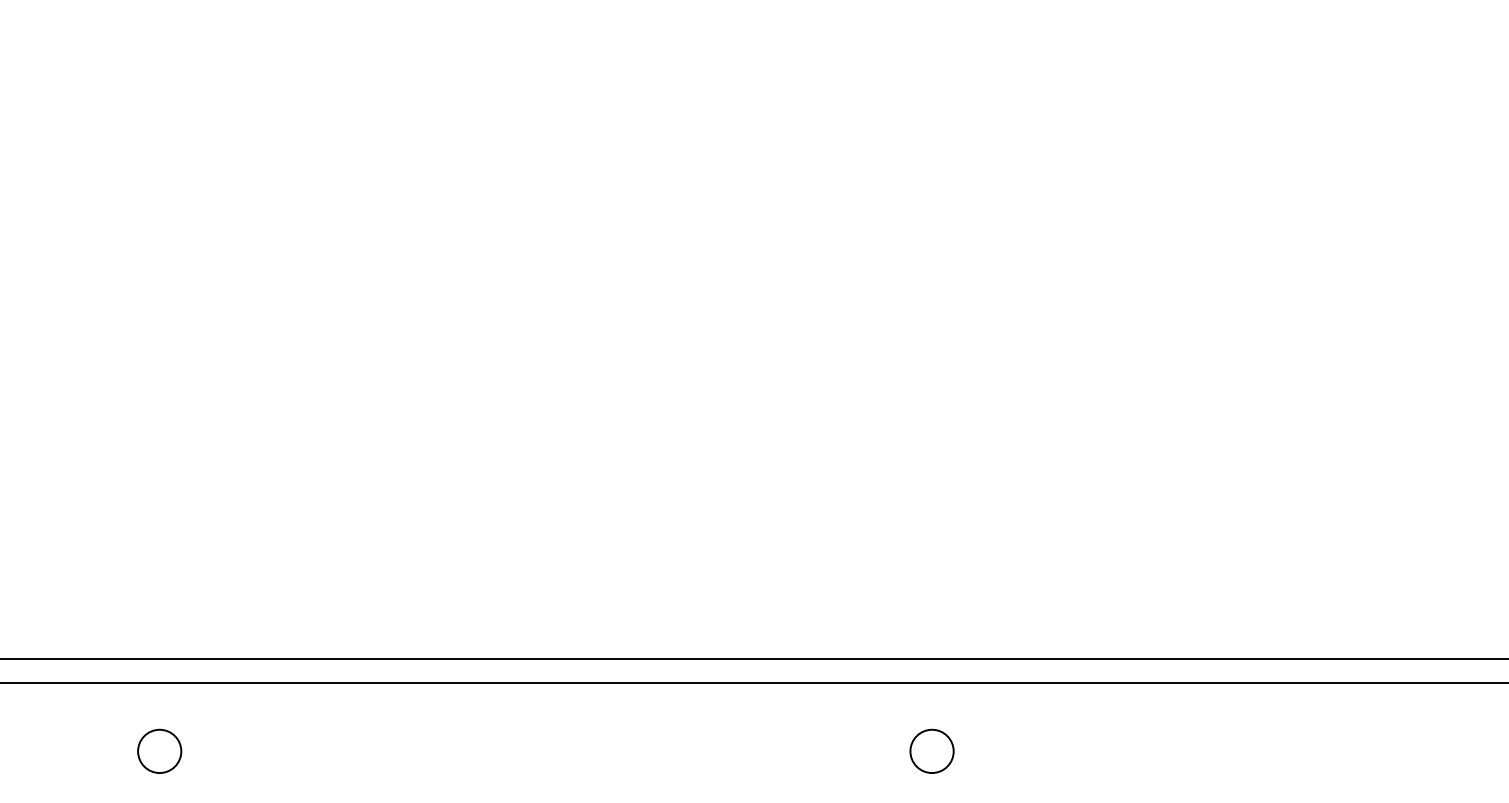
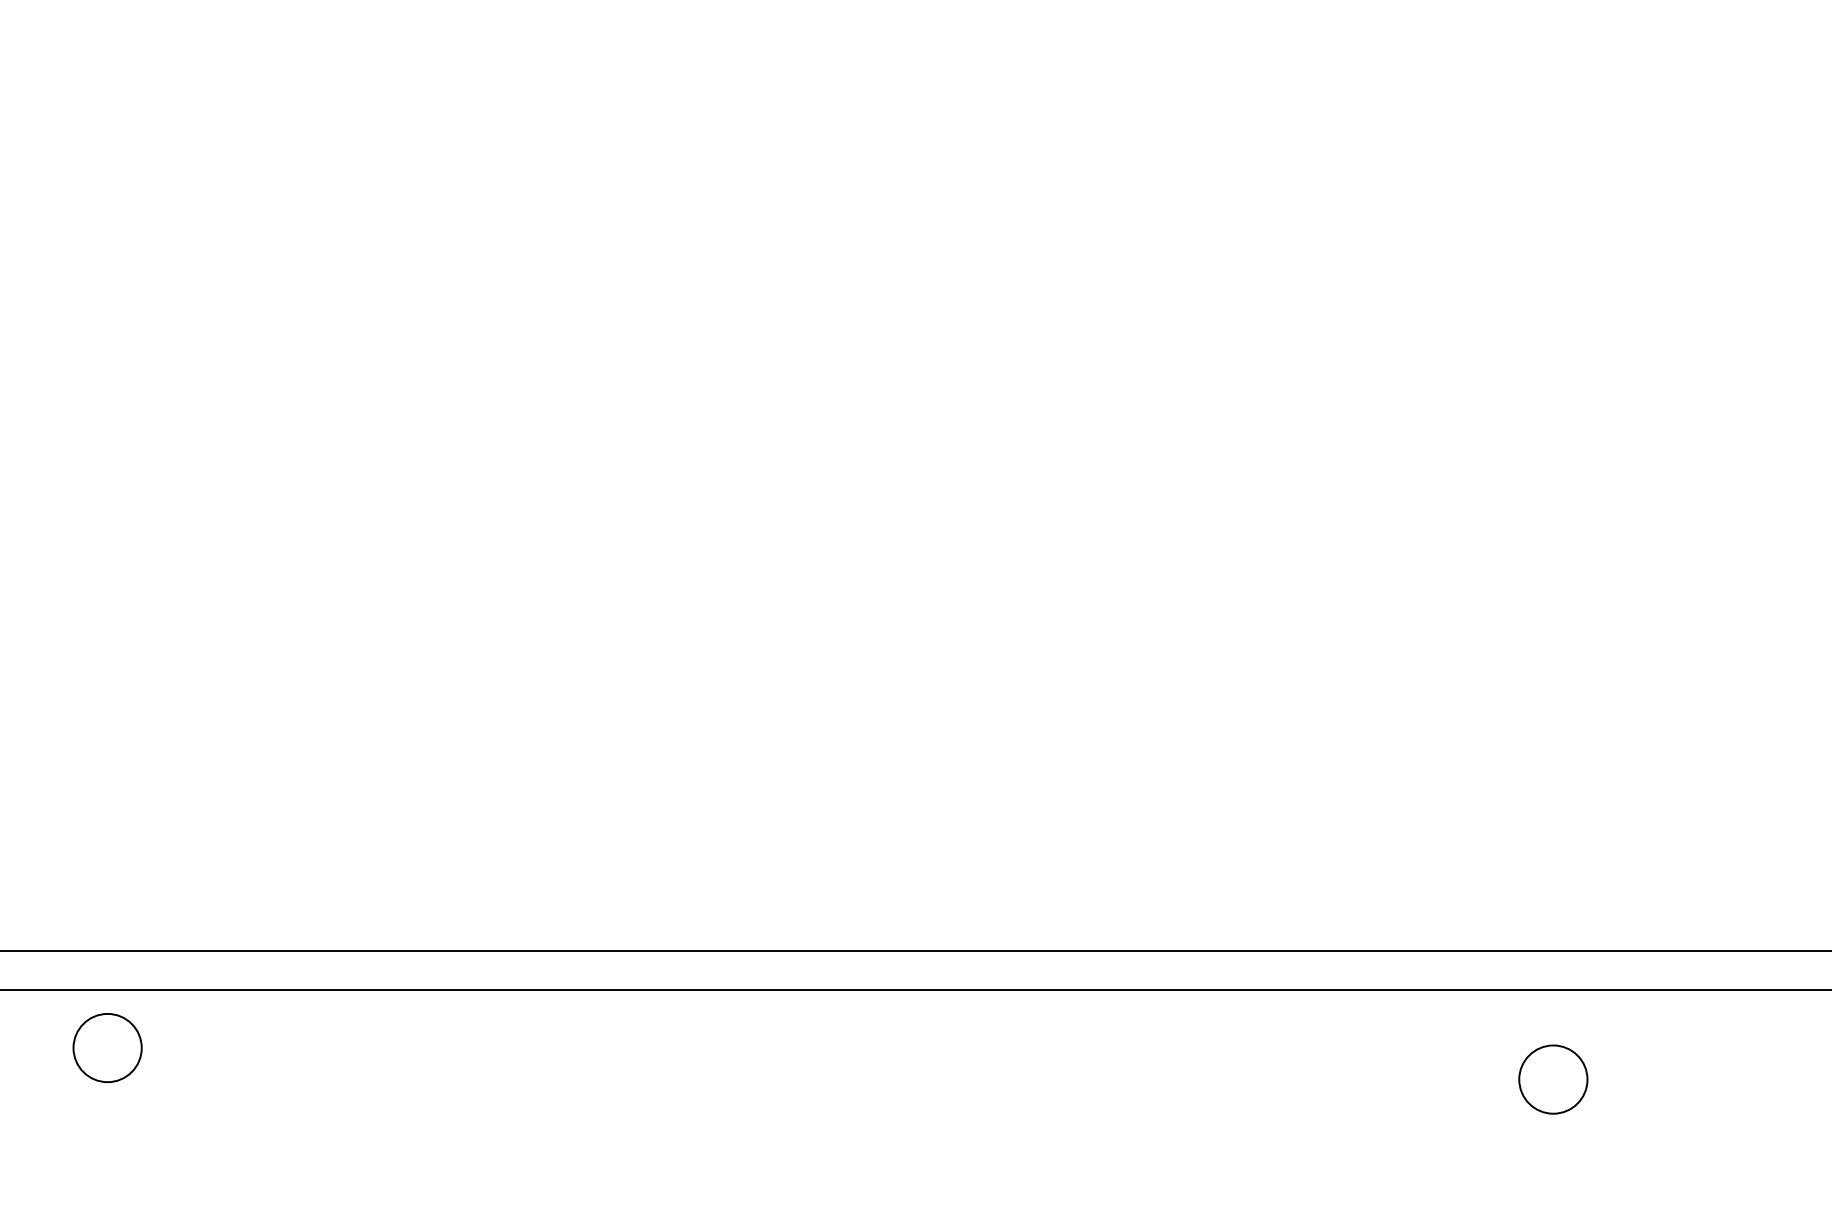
circle: (159, 750) -> (107, 1046), moved
circle: (931, 750) -> (1552, 1078), moved

